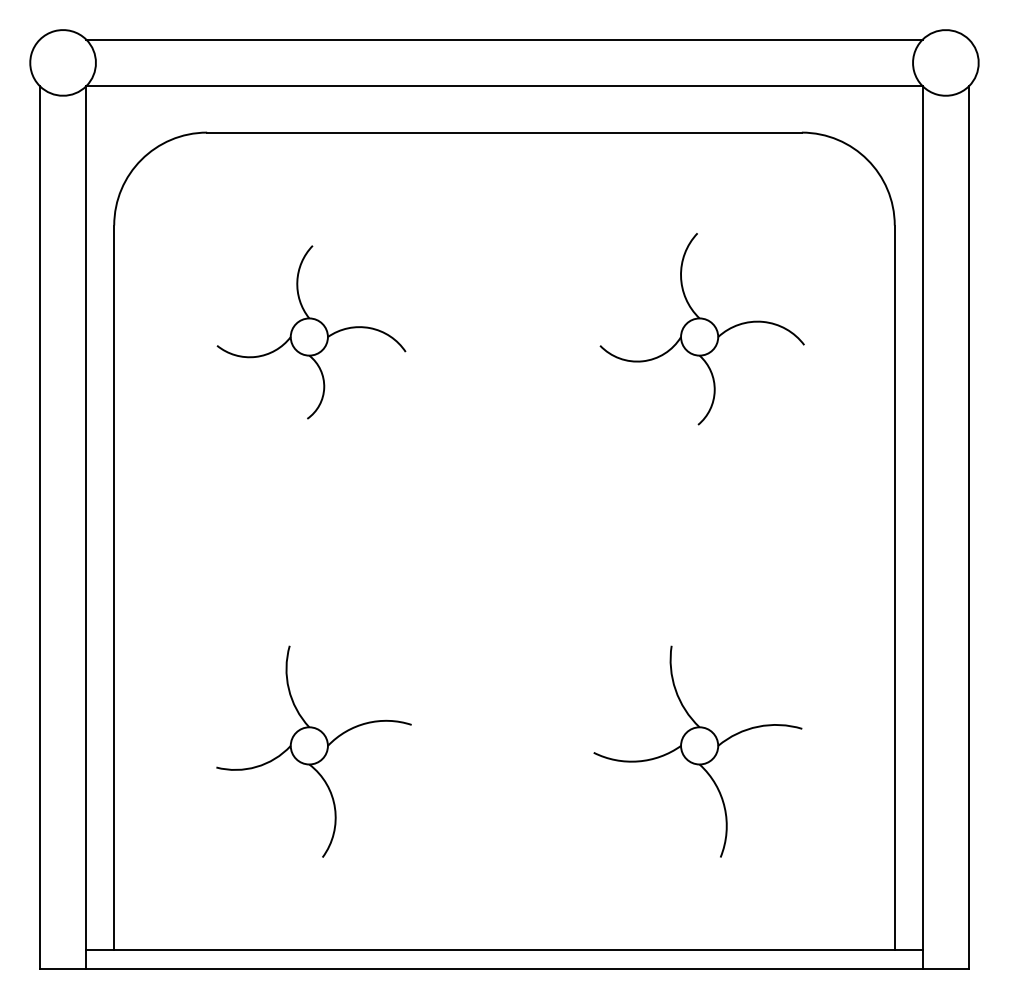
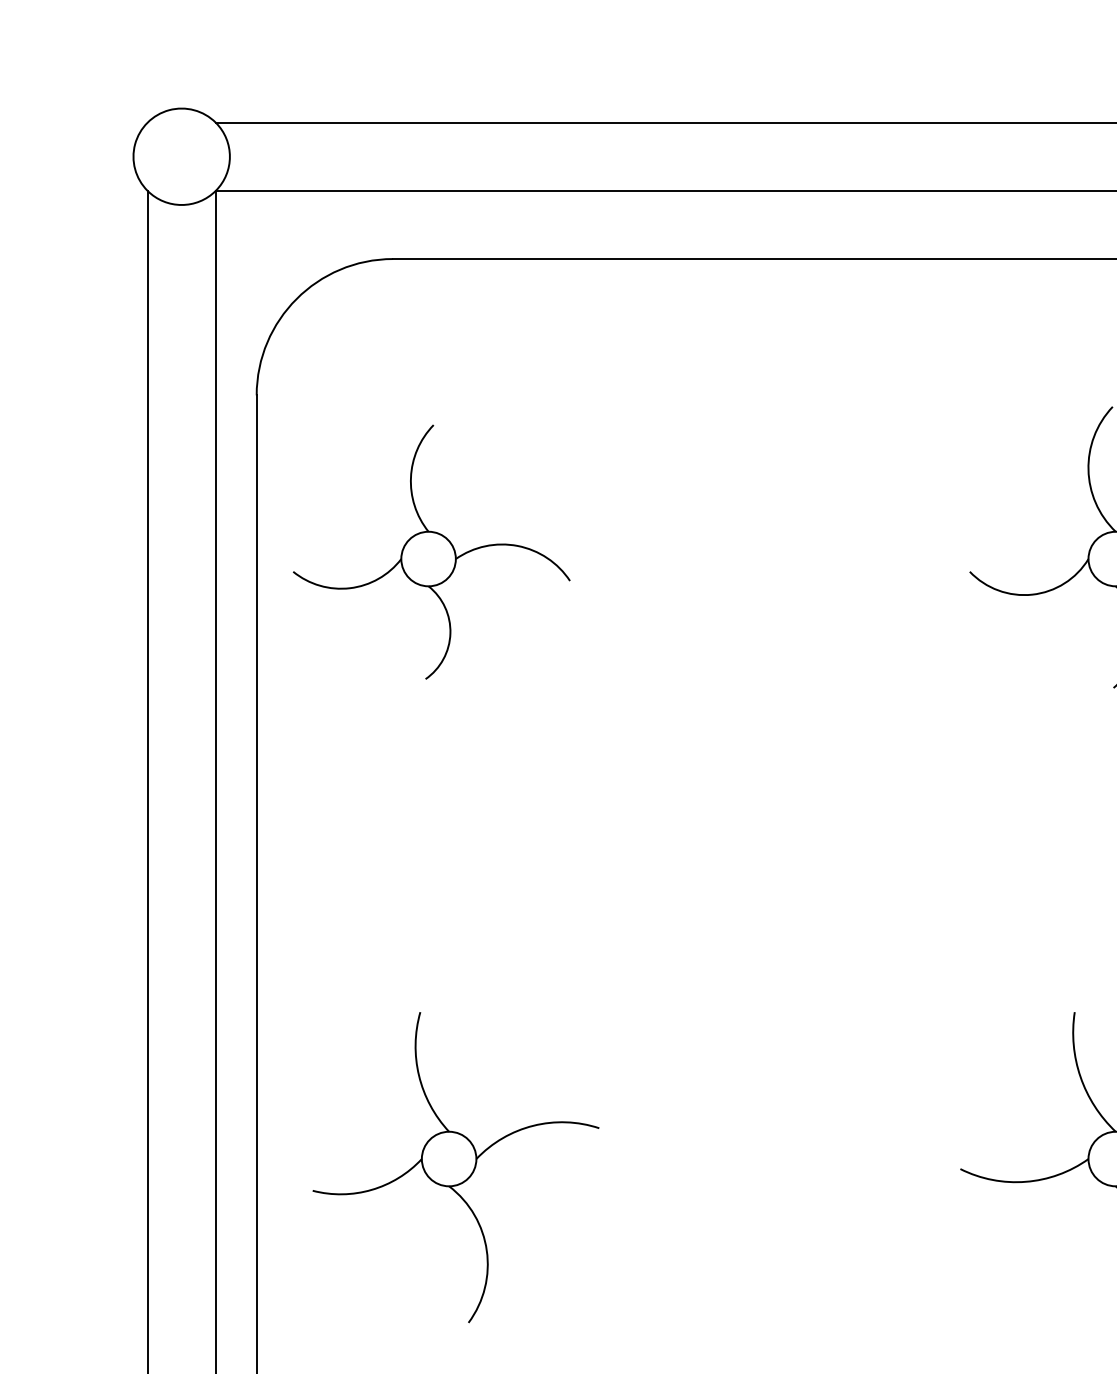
part: (311, 332) -> (431, 552), moved
part: (313, 751) -> (455, 1167), moved

